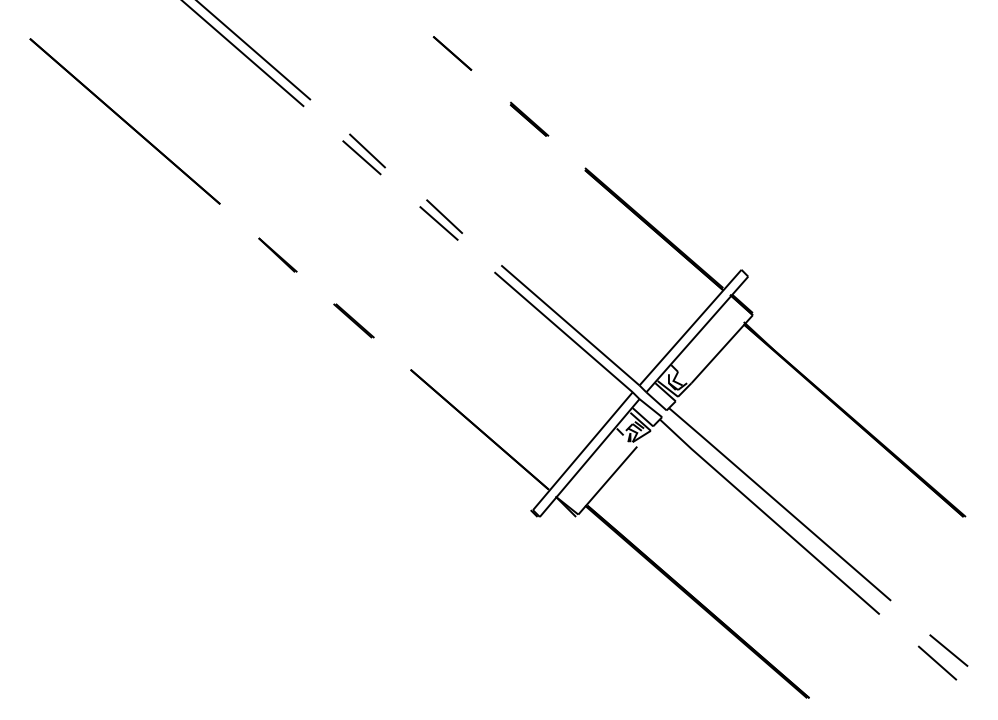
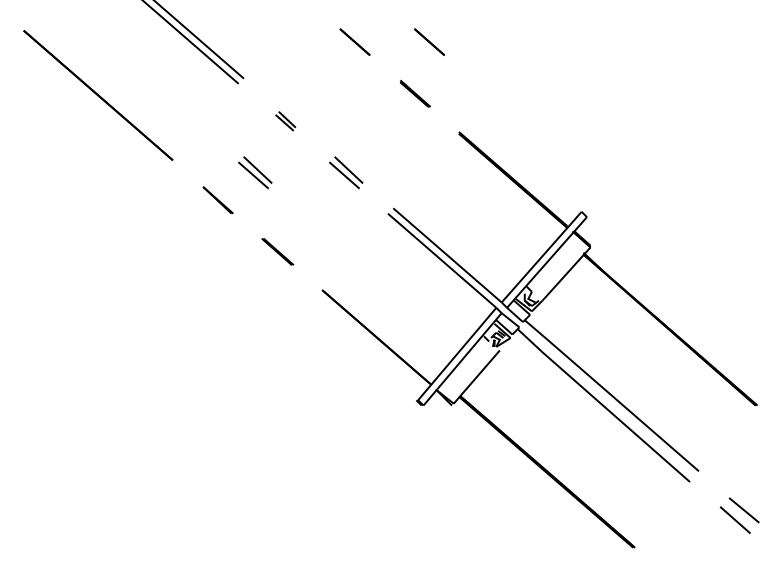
line: (547, 53) -> (429, 42), added
part: (363, 154) -> (285, 121), size x0.6
part: (324, 219) -> (254, 172), added

